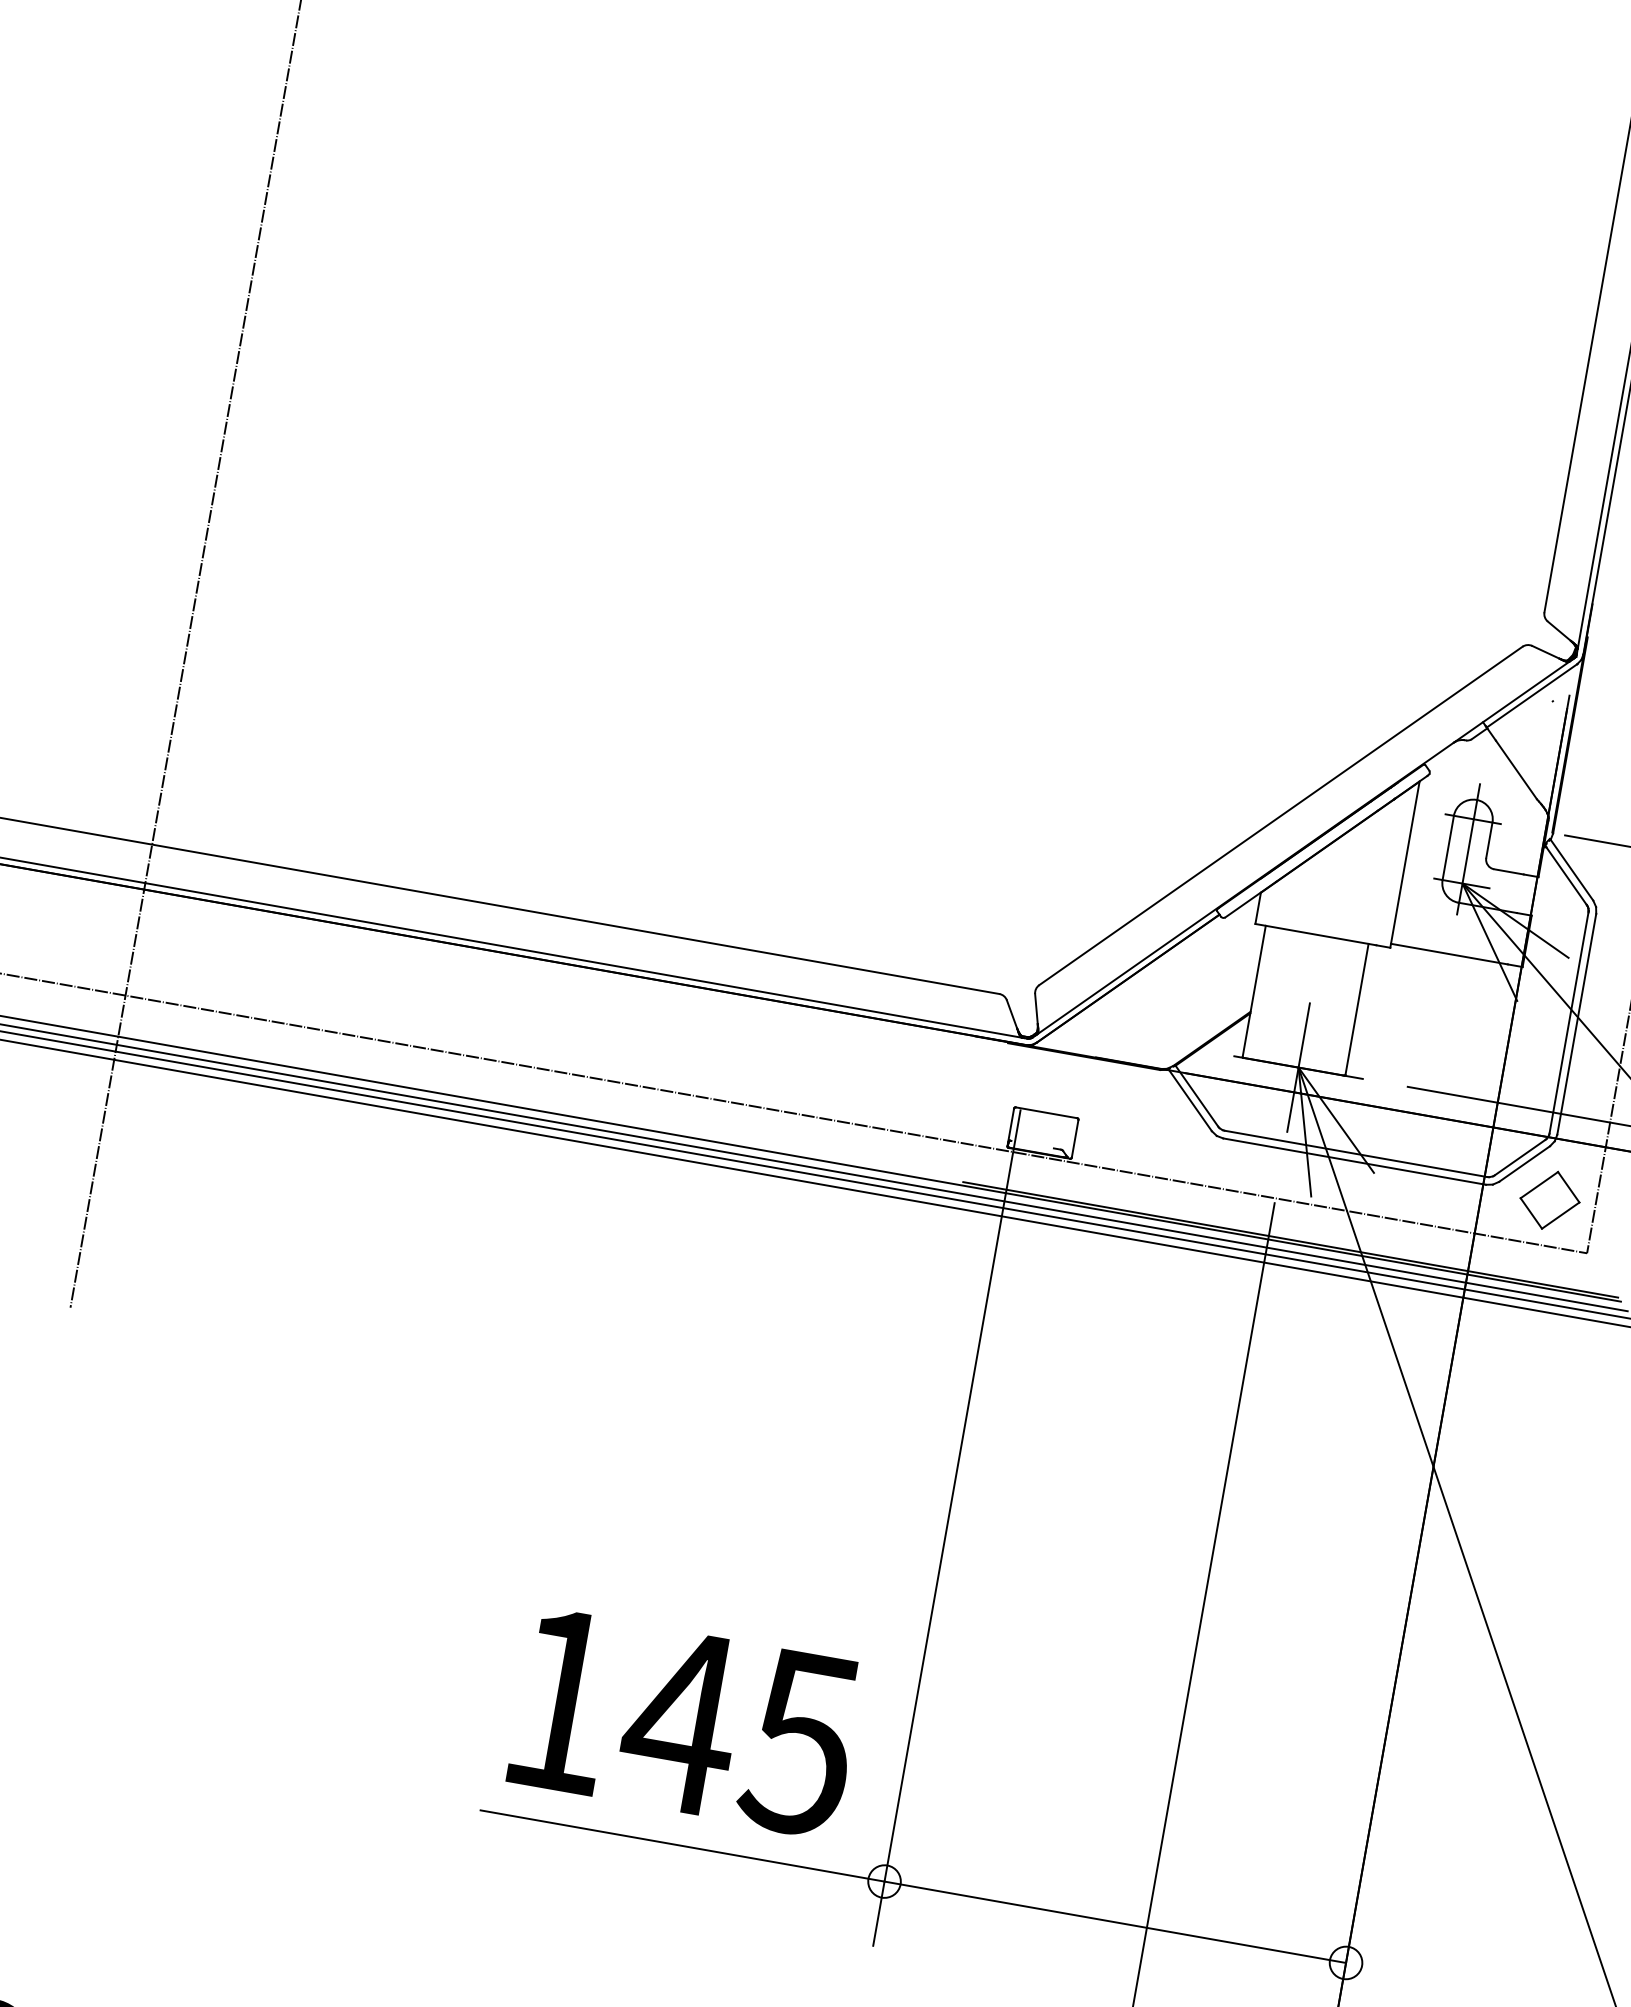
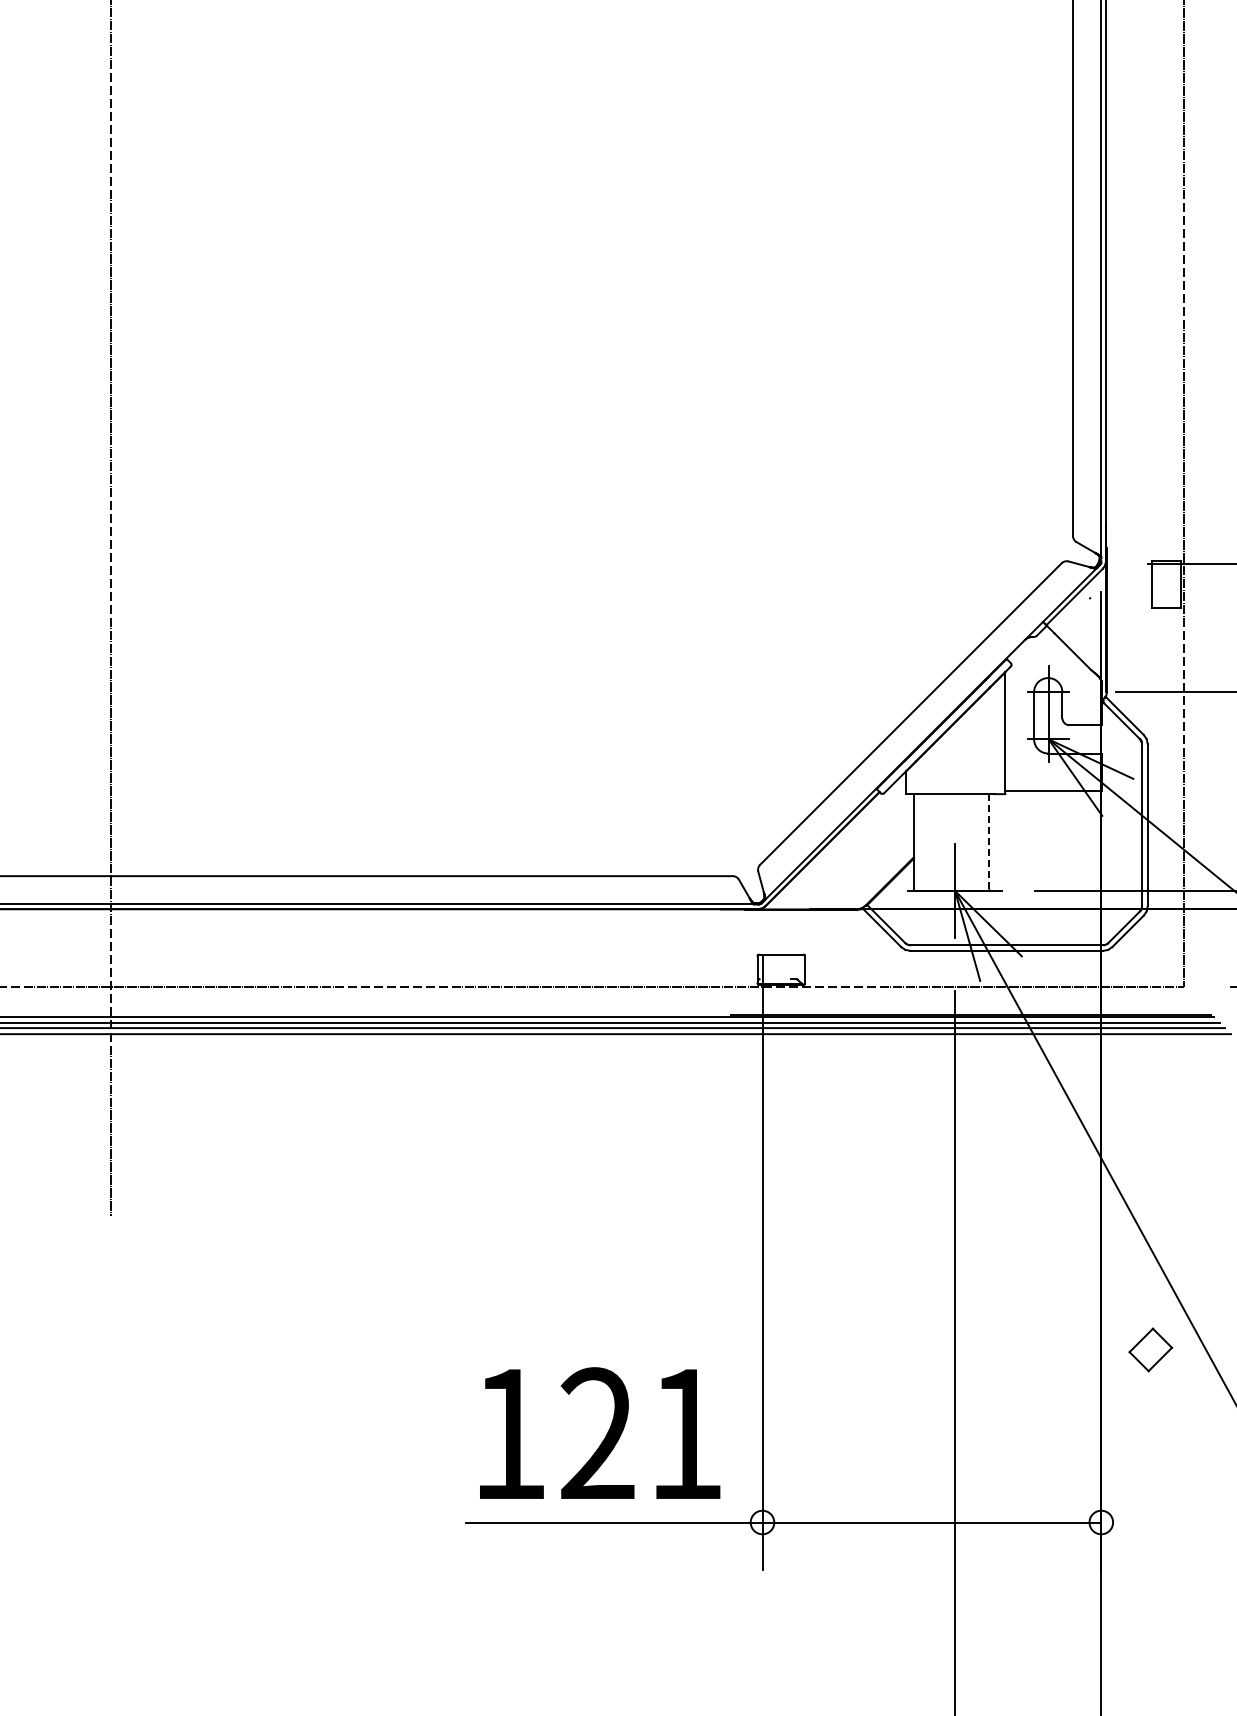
line: (1357, 1009) -> (989, 842), solid -> dashed
part: (1549, 1199) -> (1150, 1349), moved
text: (738, 1732) -> (639, 1434), 145 -> 121

